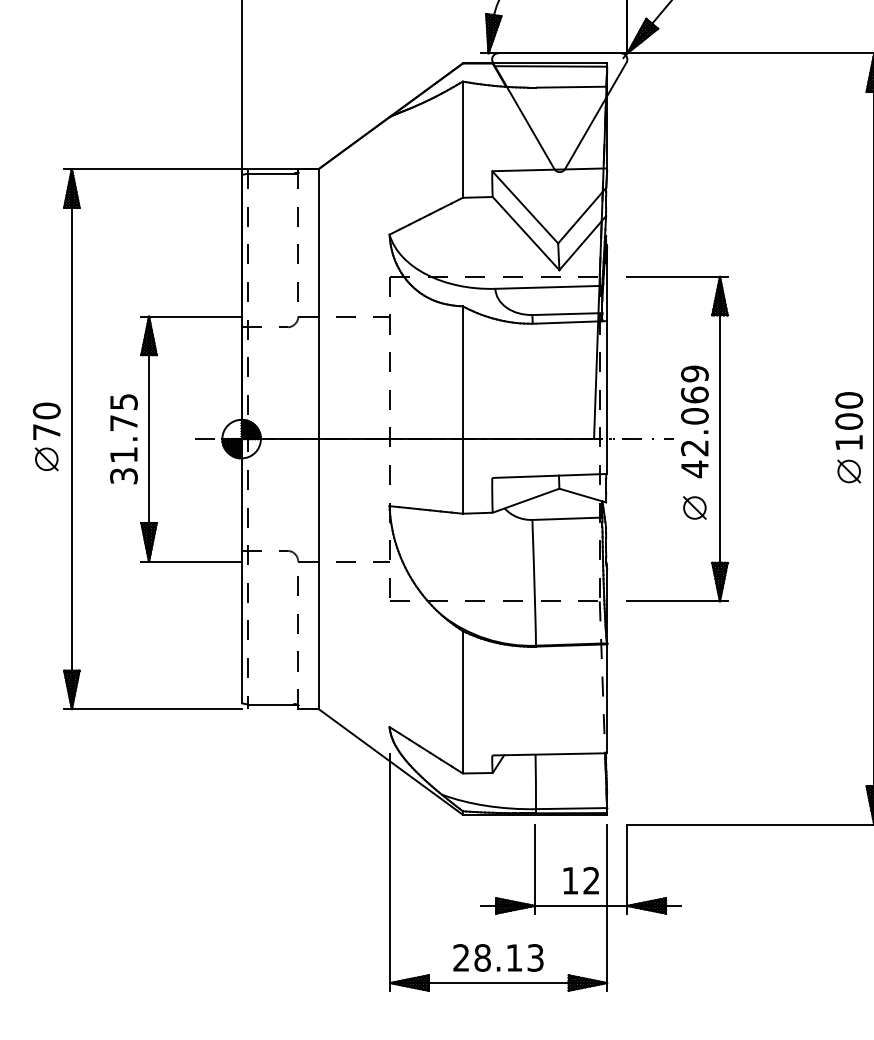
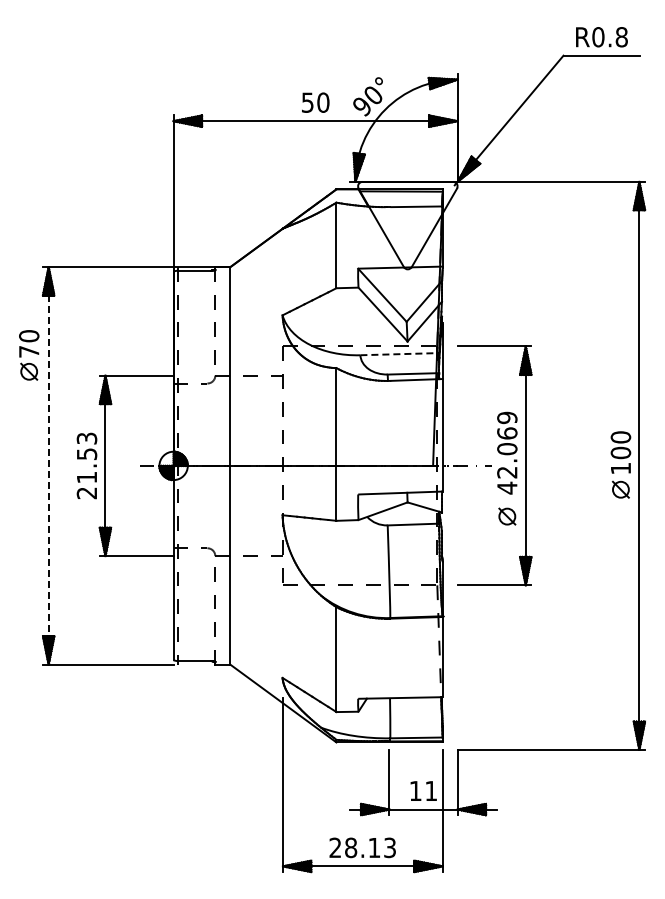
line: (549, 287) -> (400, 354), solid -> dashed
part: (47, 437) -> (29, 355), moved
line: (71, 438) -> (48, 465), solid -> dashed
text: (123, 438) -> (86, 465), 31.75 -> 21.53
text: (590, 880) -> (430, 790), 12 -> 11

